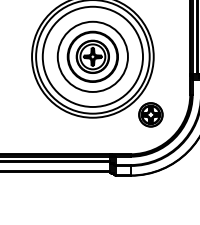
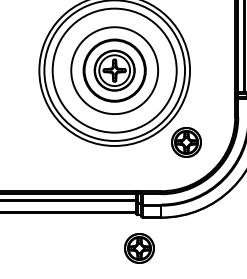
part: (112, 200) -> (139, 248), added

